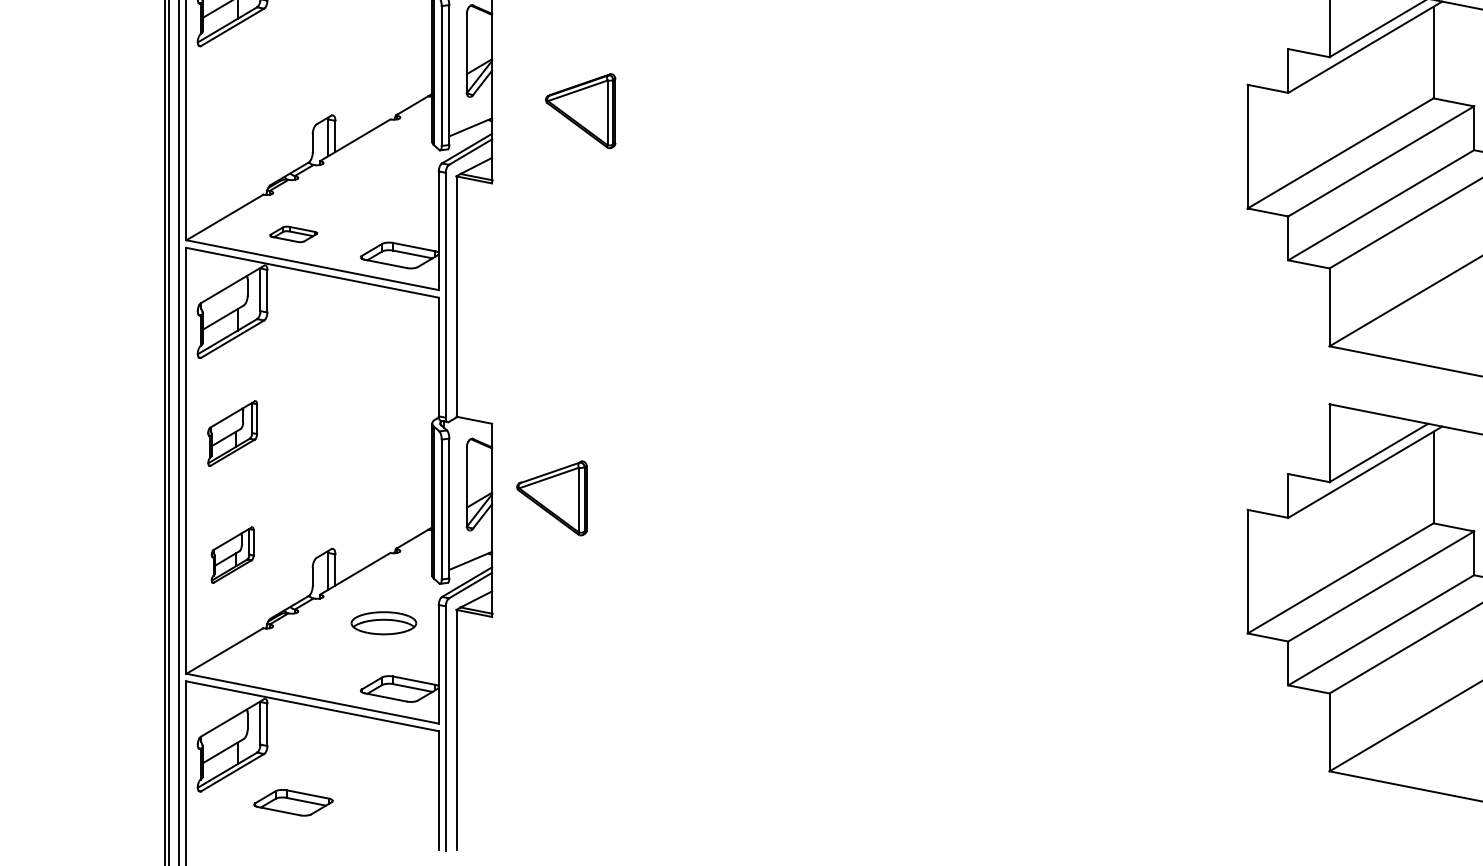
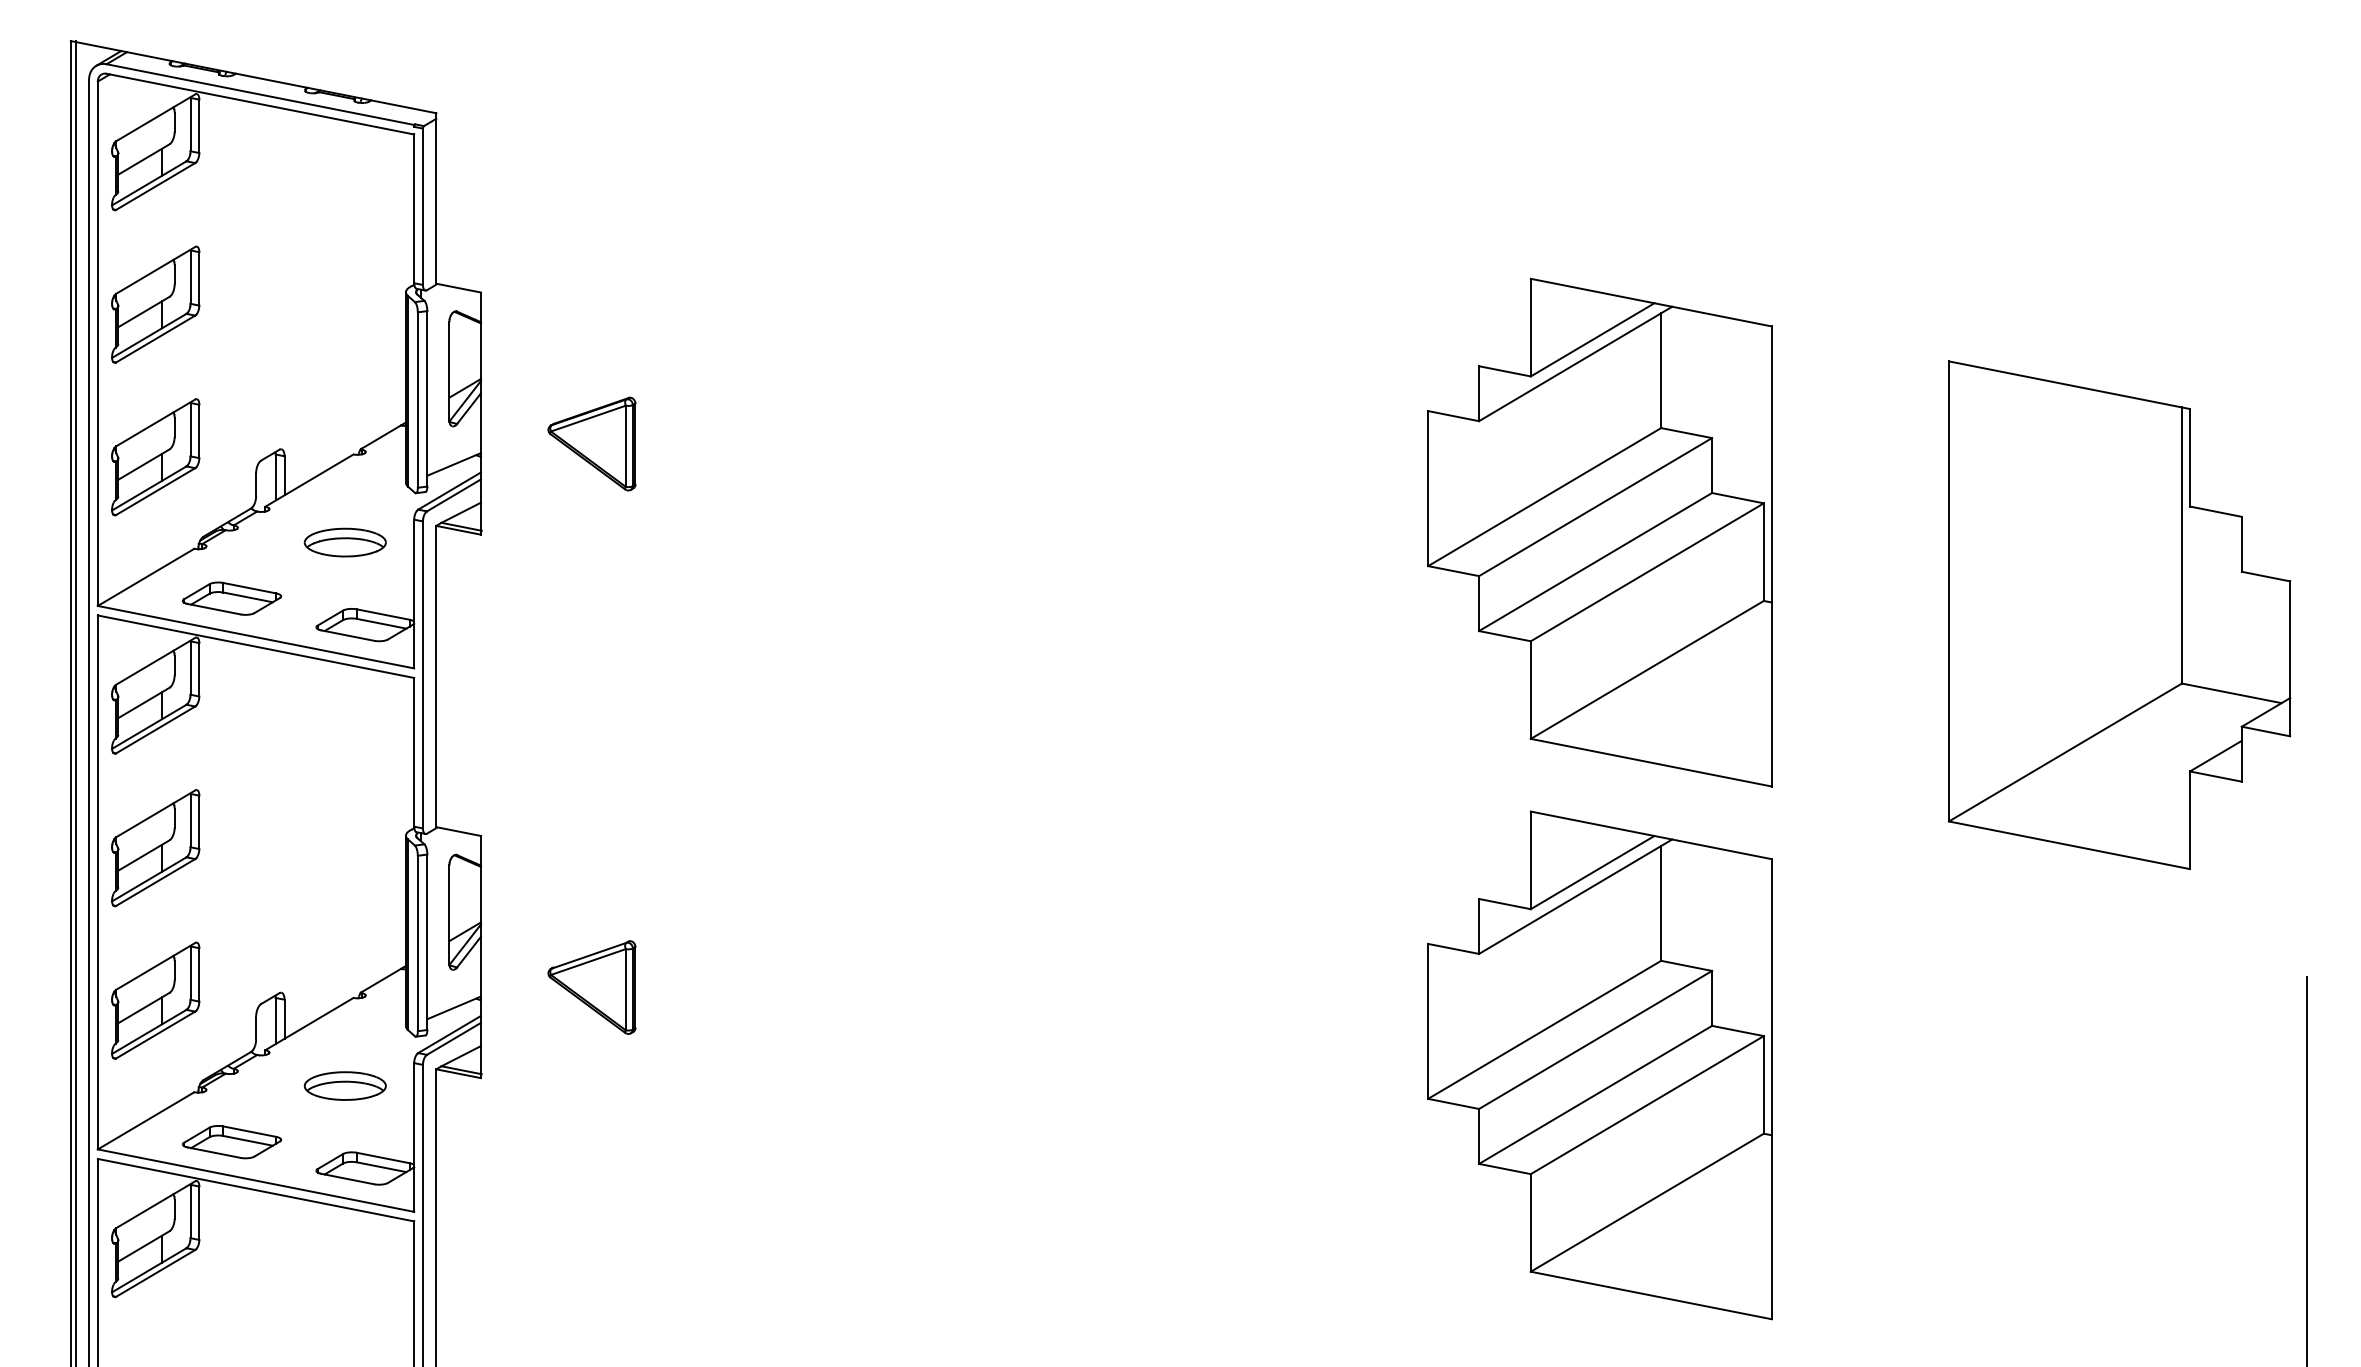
part: (232, 121) -> (155, 457), added
part: (383, 189) -> (344, 542), added
part: (293, 234) -> (232, 598), size x1.67
part: (232, 433) -> (155, 848), size x1.43
part: (551, 498) -> (591, 987), moved
part: (232, 555) -> (155, 1000), size x1.67
part: (293, 803) -> (231, 1142), moved

